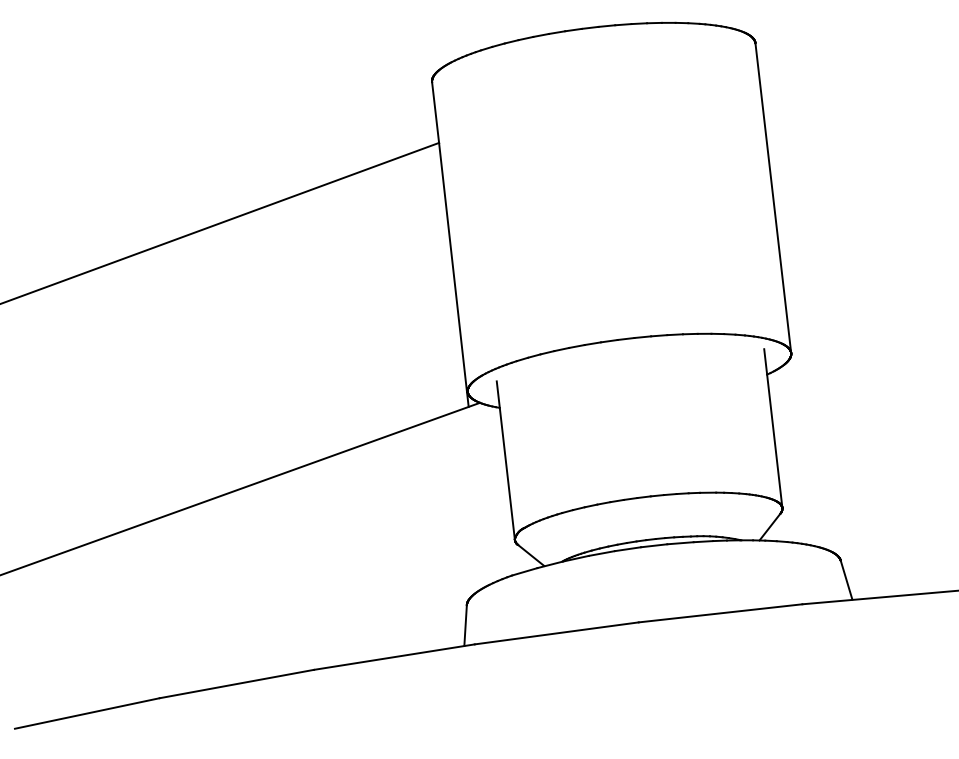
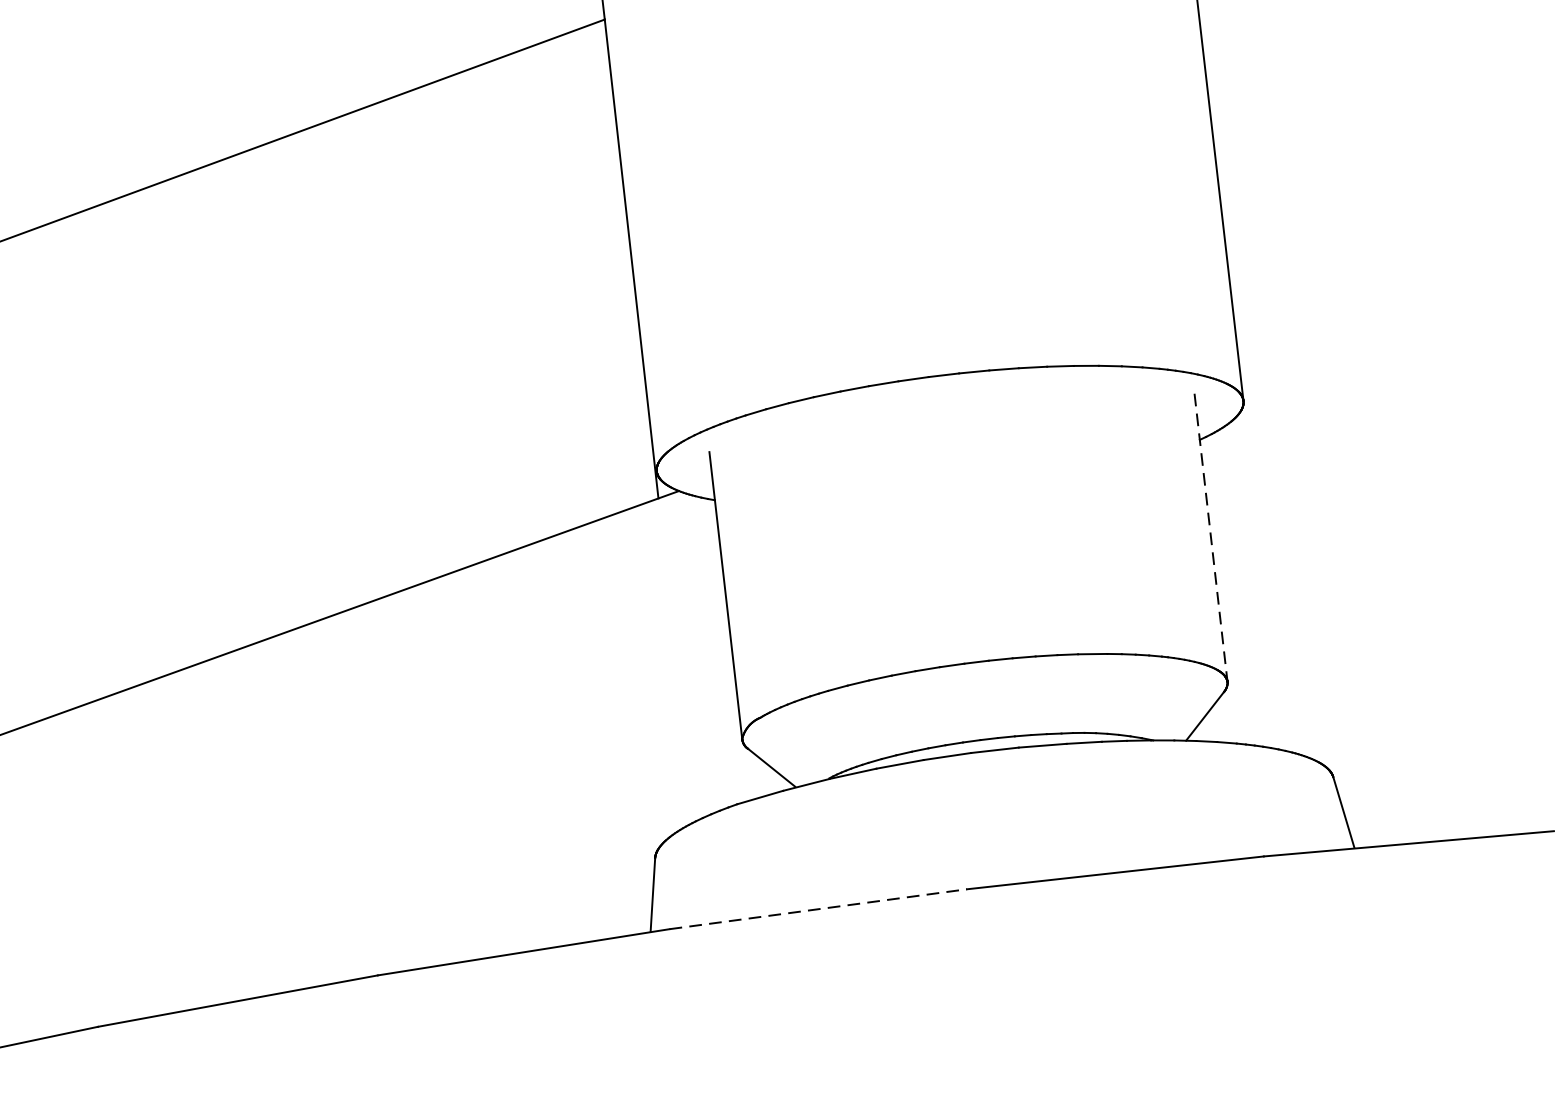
line: (773, 428) -> (1211, 537), solid -> dashed
line: (556, 633) -> (817, 909), solid -> dashed

